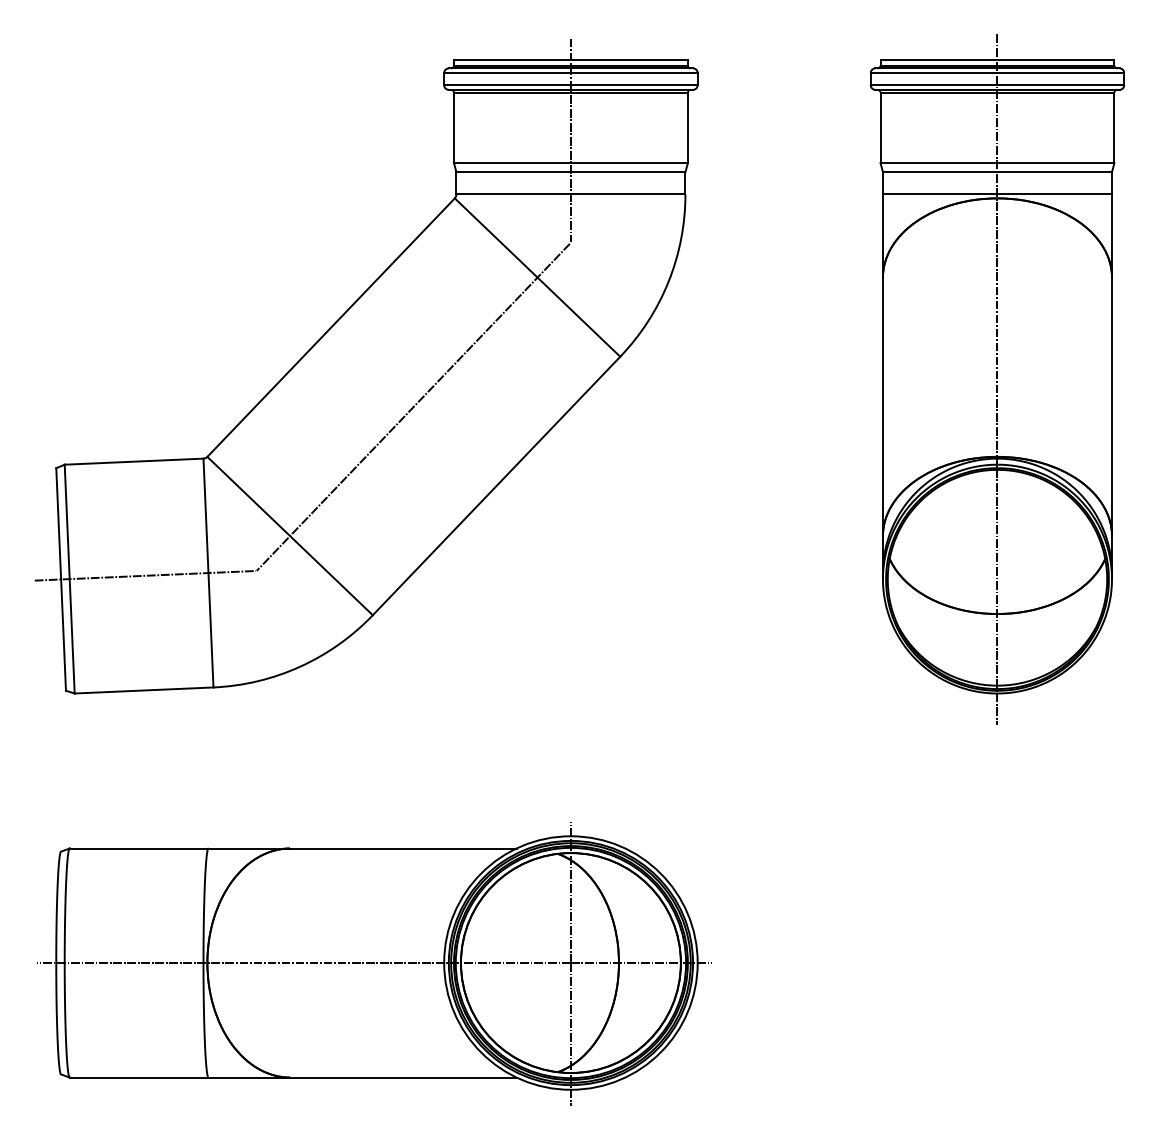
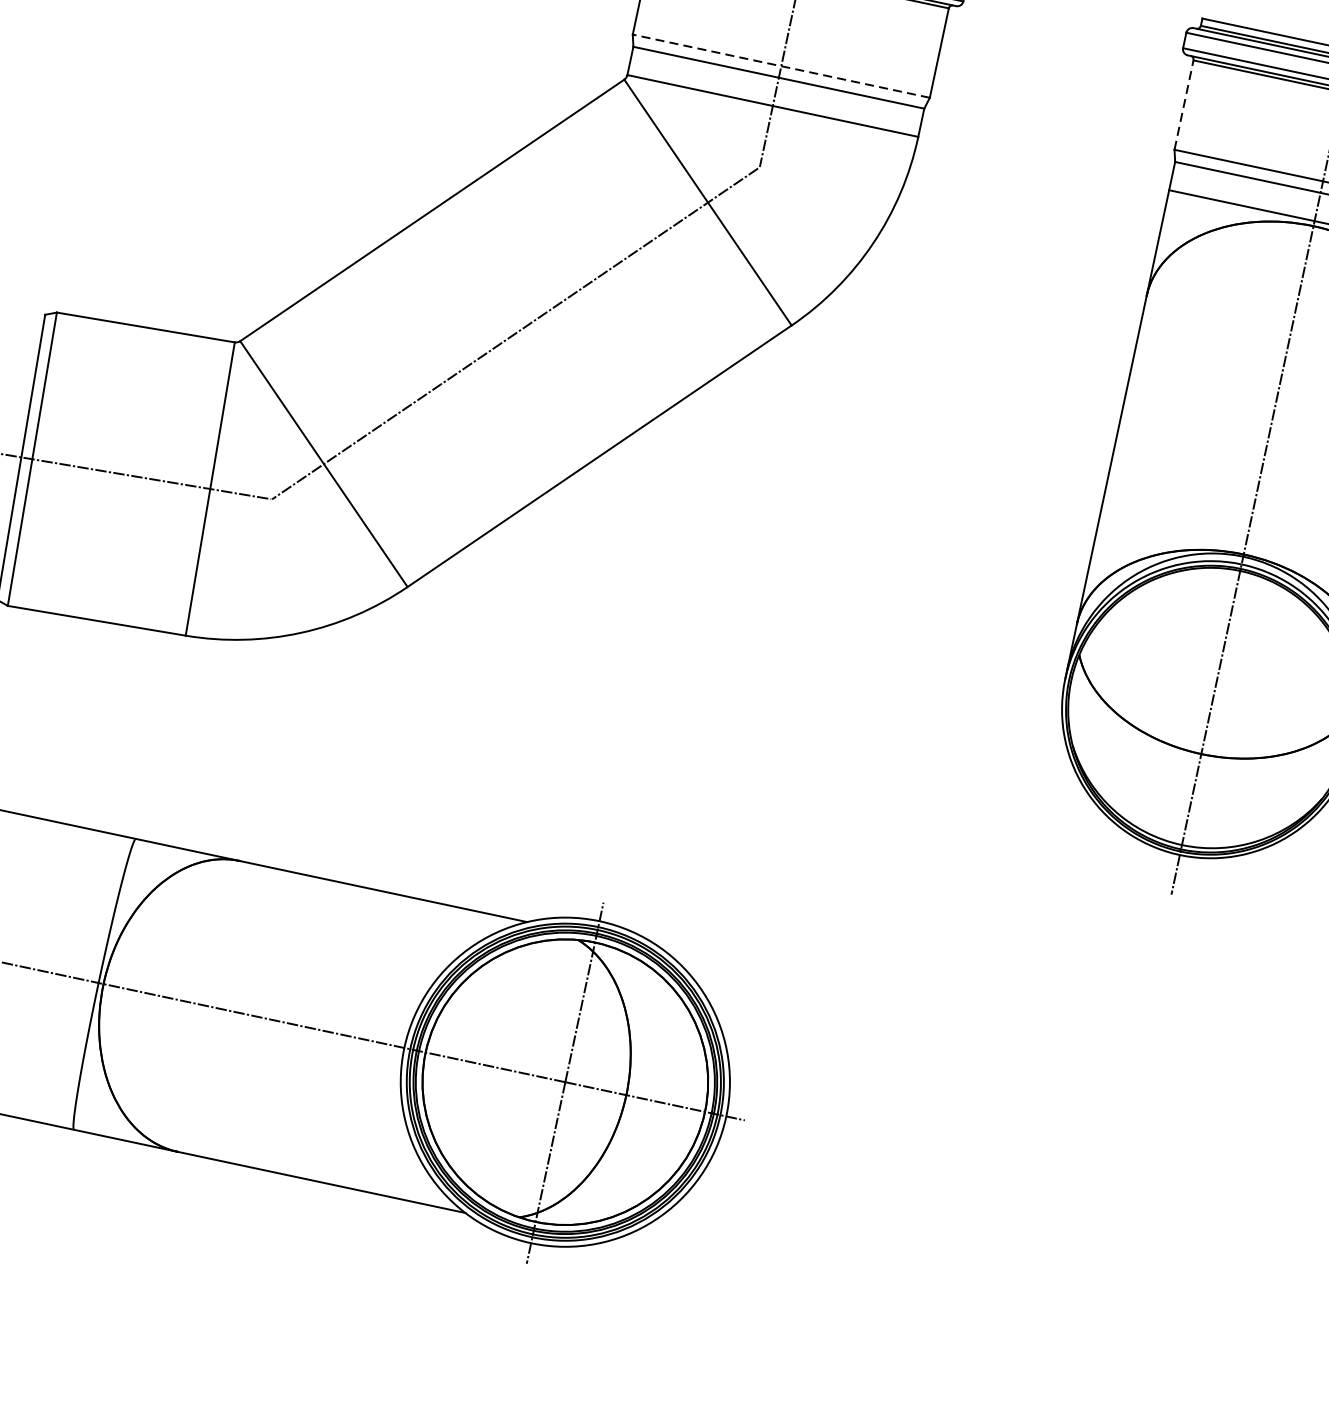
line: (880, 127) -> (1184, 104), solid -> dashed
line: (570, 163) -> (780, 66), solid -> dashed

